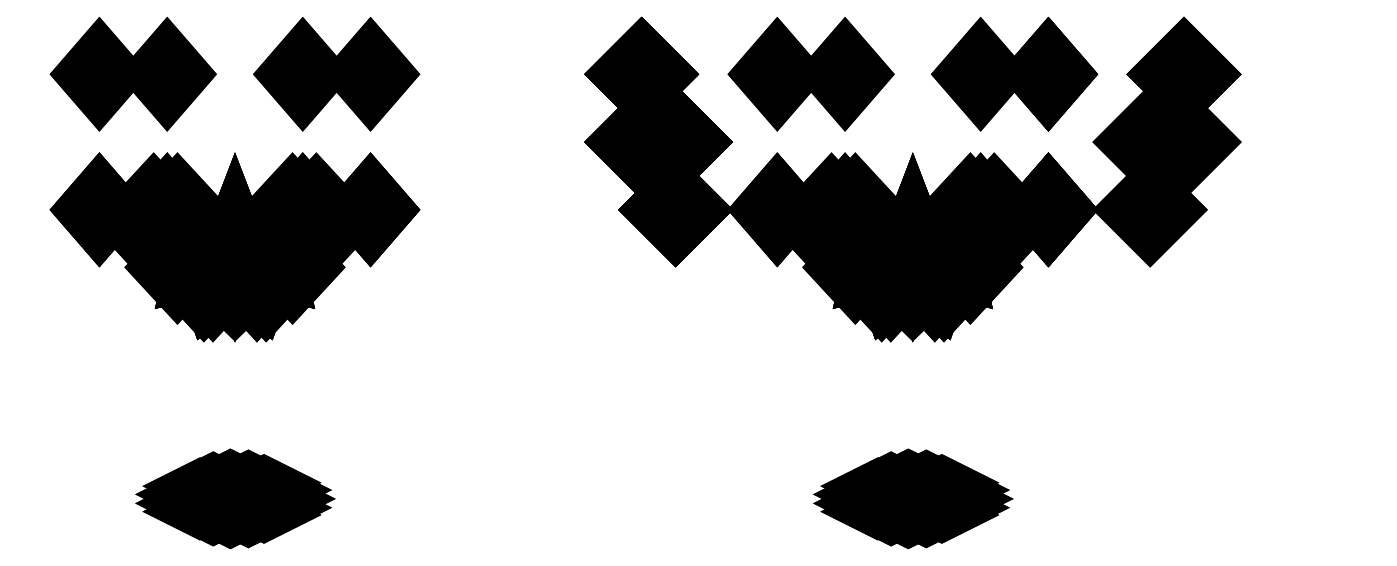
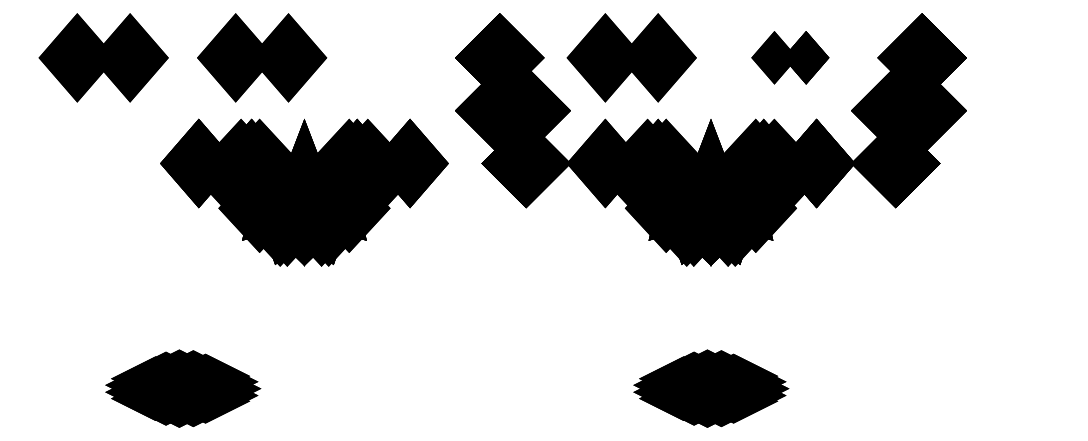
part: (1014, 73) -> (790, 57), size x0.6
part: (234, 247) -> (304, 192), moved

